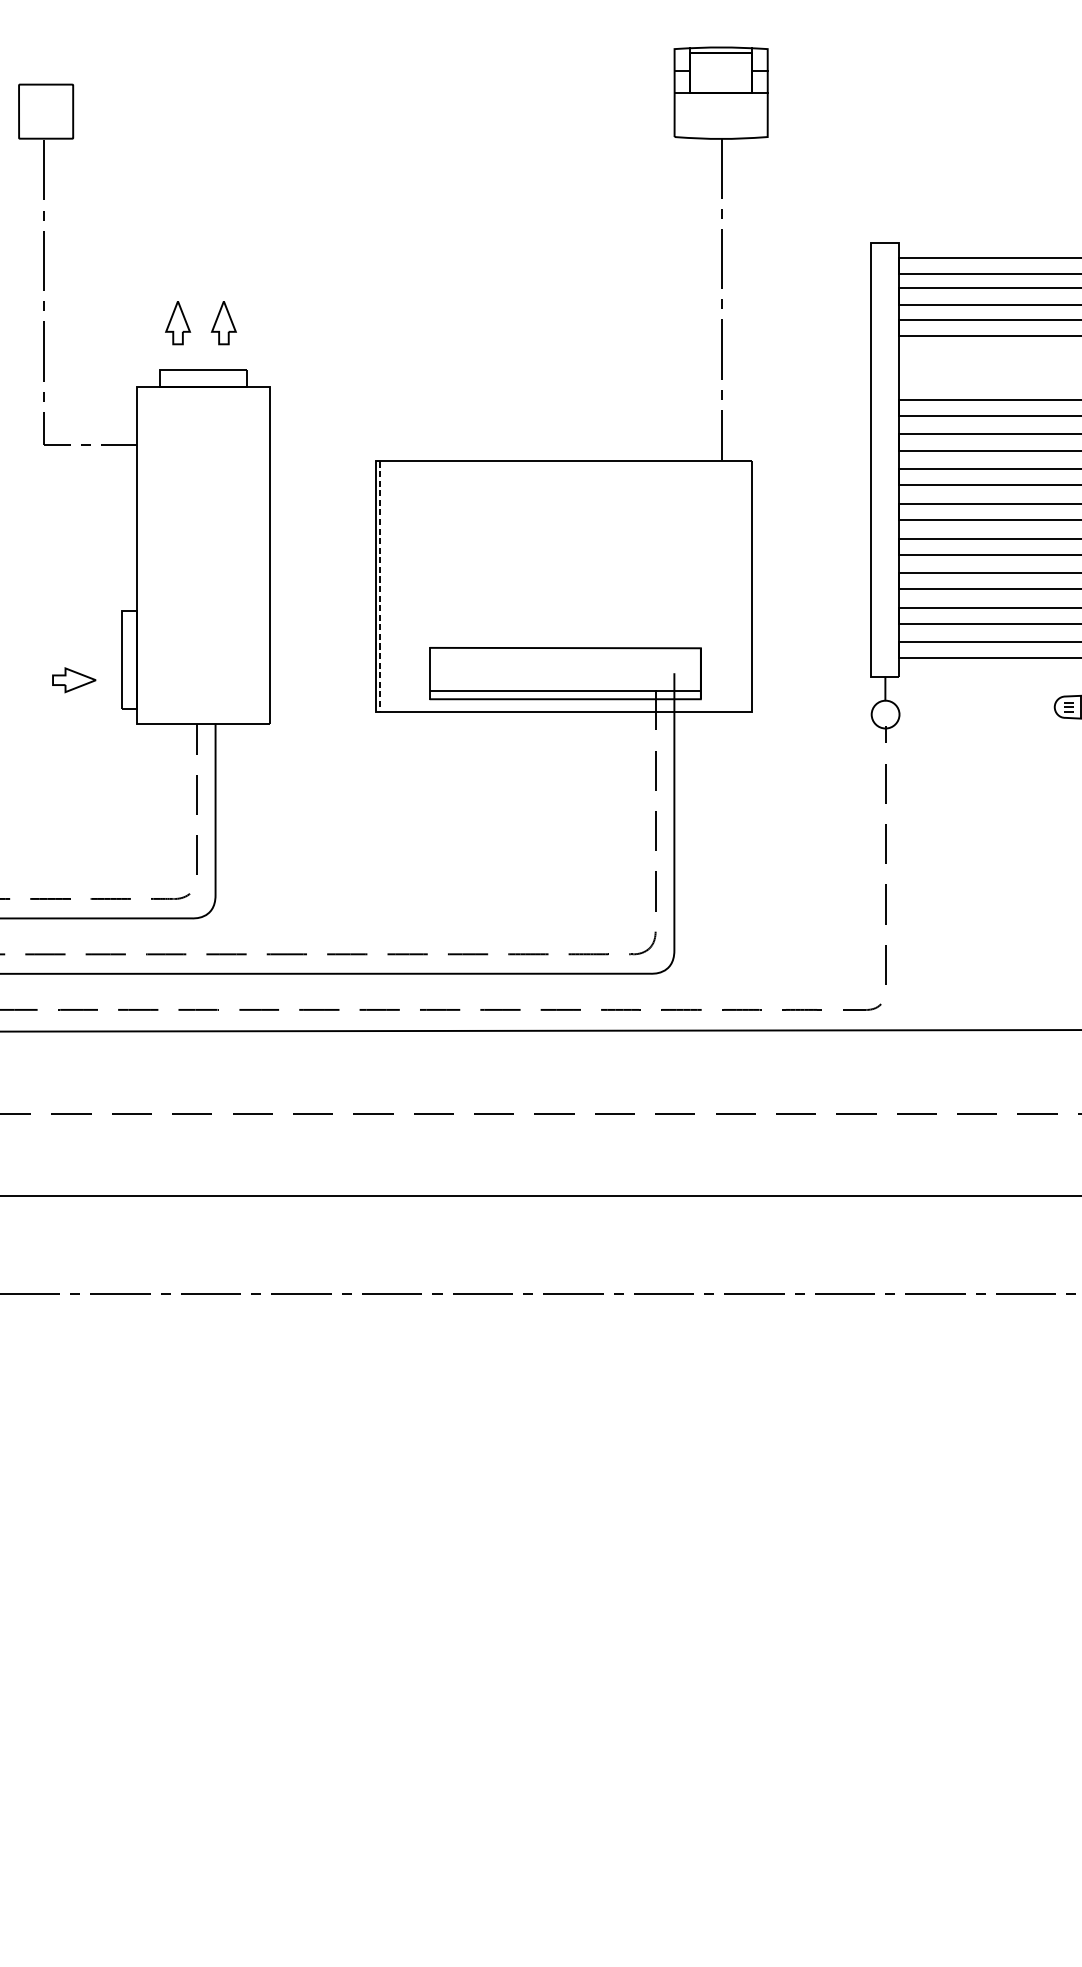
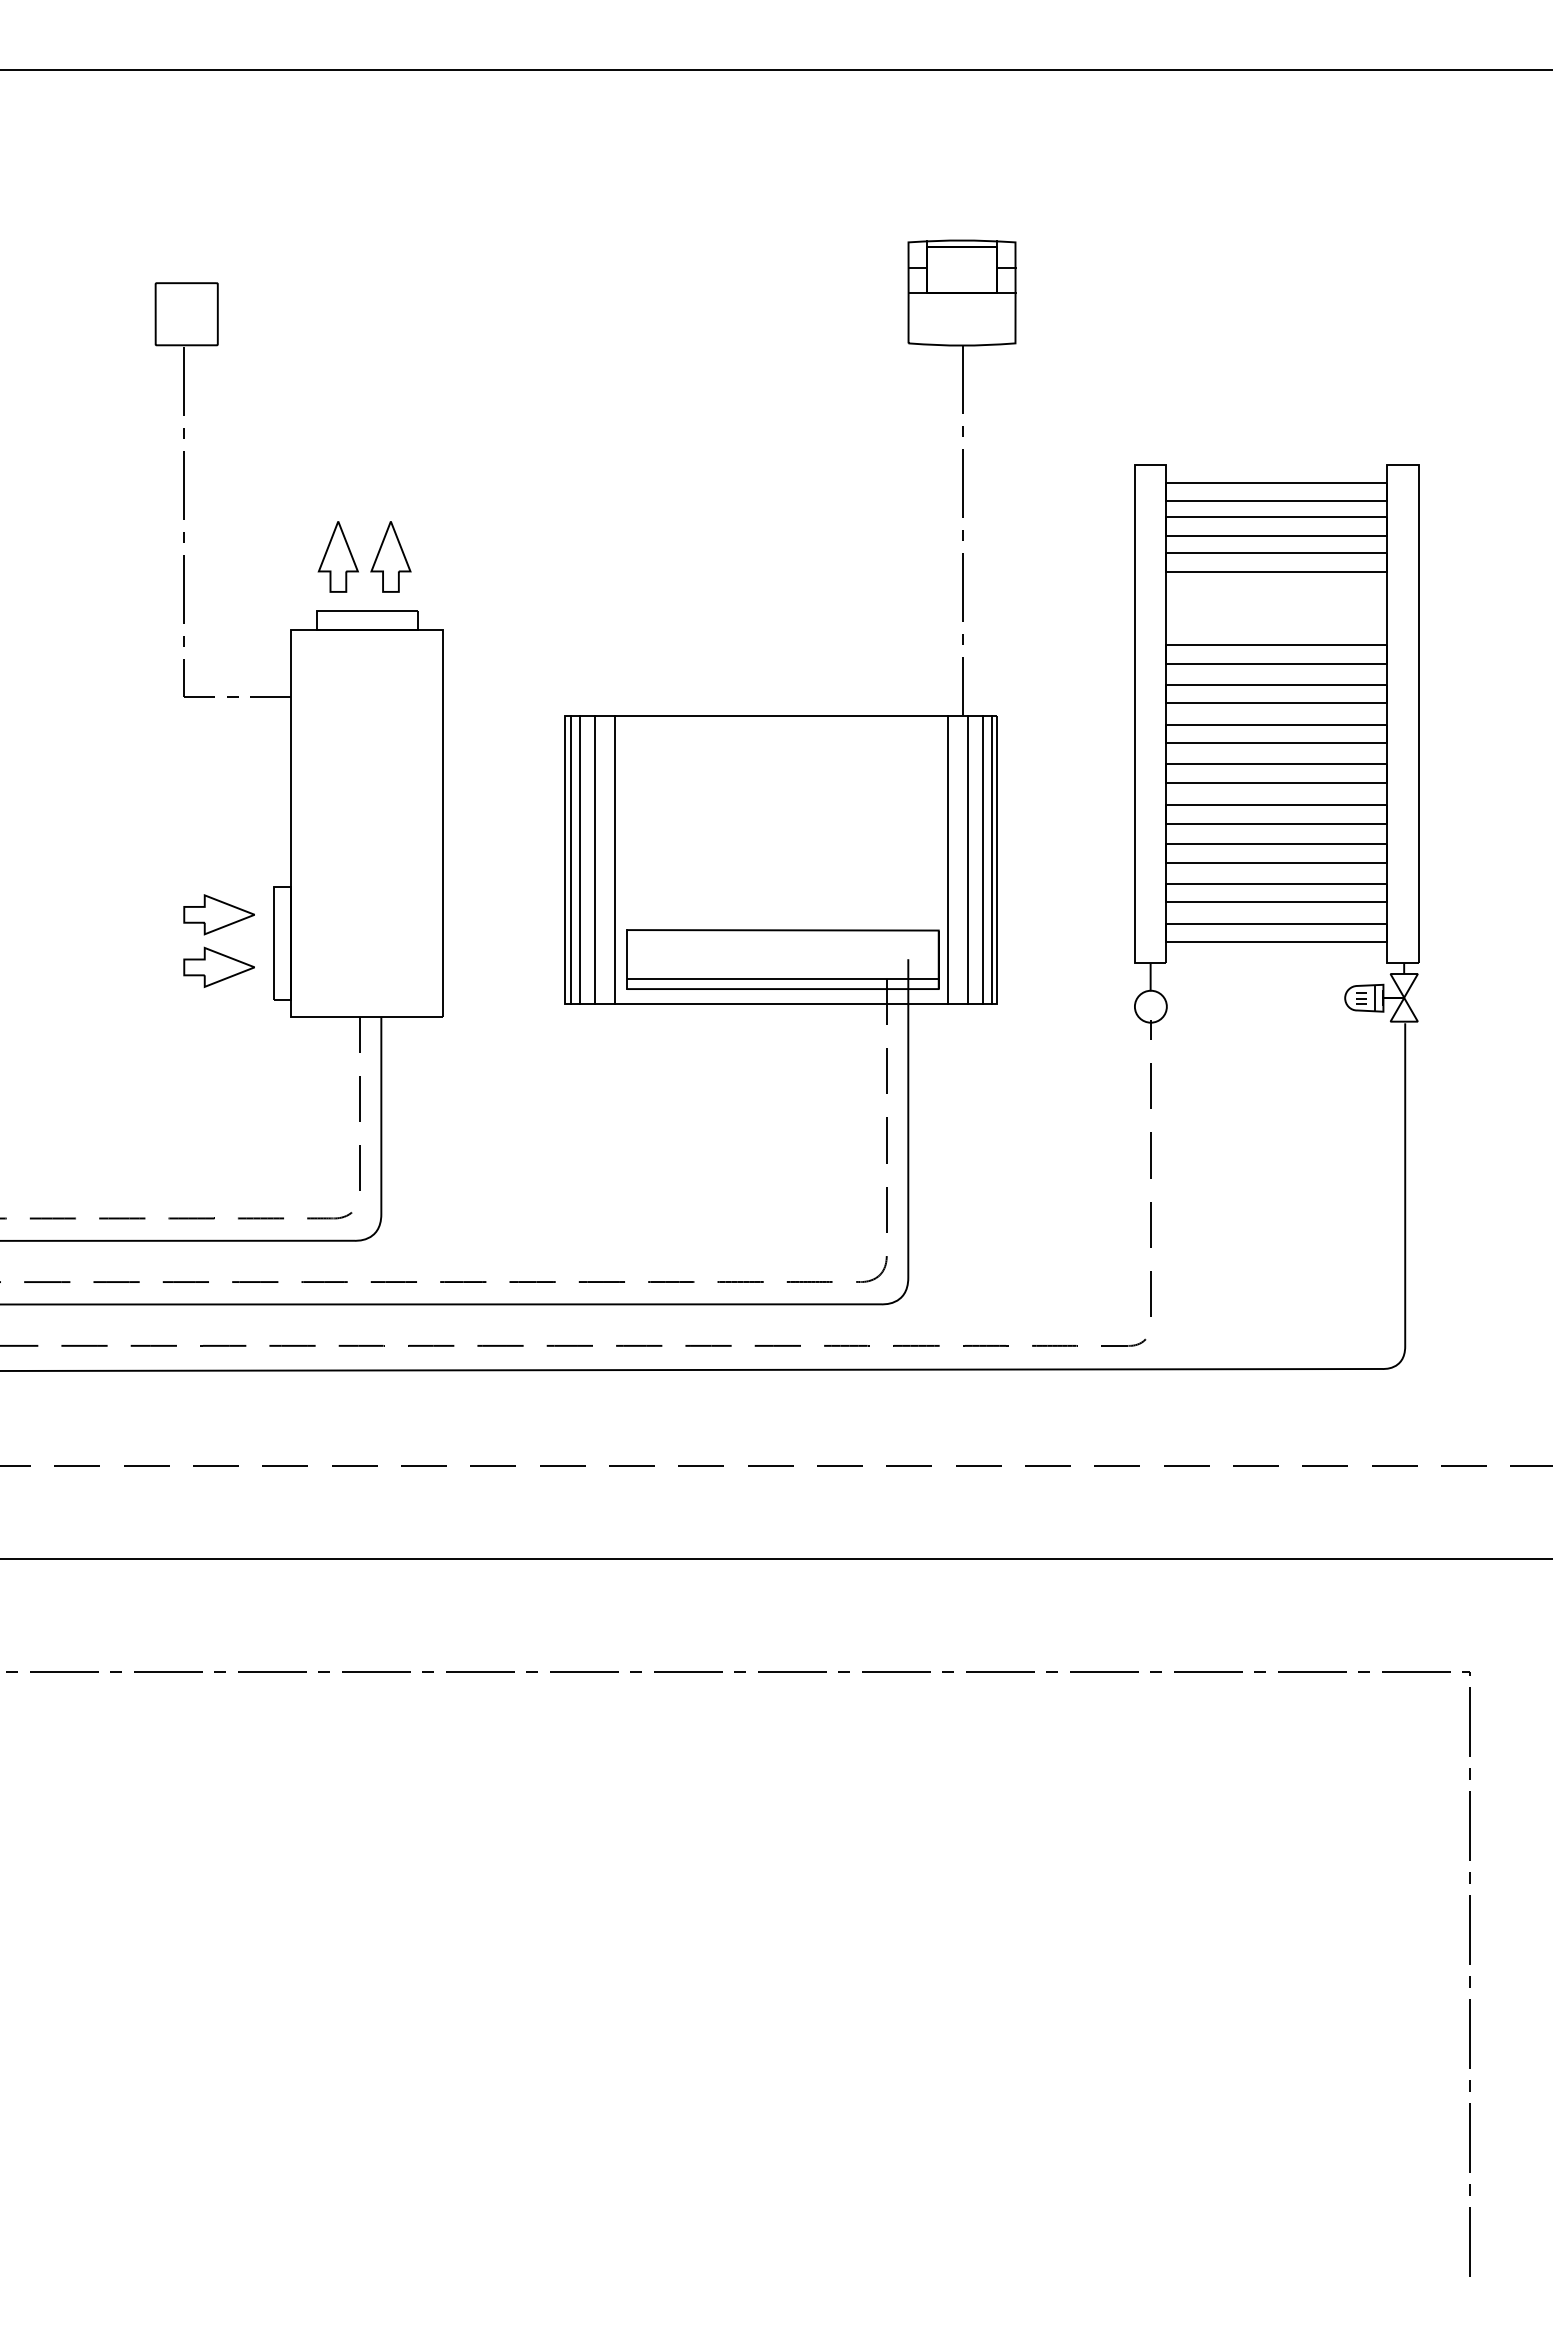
part: (177, 322) -> (337, 556), size x1.43
part: (223, 322) -> (390, 556), size x1.43
line: (388, 586) -> (580, 859), added
line: (402, 586) -> (595, 859), added
line: (418, 586) -> (614, 859), added
line: (709, 586) -> (948, 859), added
line: (725, 586) -> (967, 859), added
line: (738, 586) -> (982, 859), added
line: (747, 586) -> (992, 859), added
line: (380, 587) -> (570, 860), dashed -> solid
part: (73, 634) -> (218, 914), added
part: (73, 679) -> (218, 966), size x1.43

